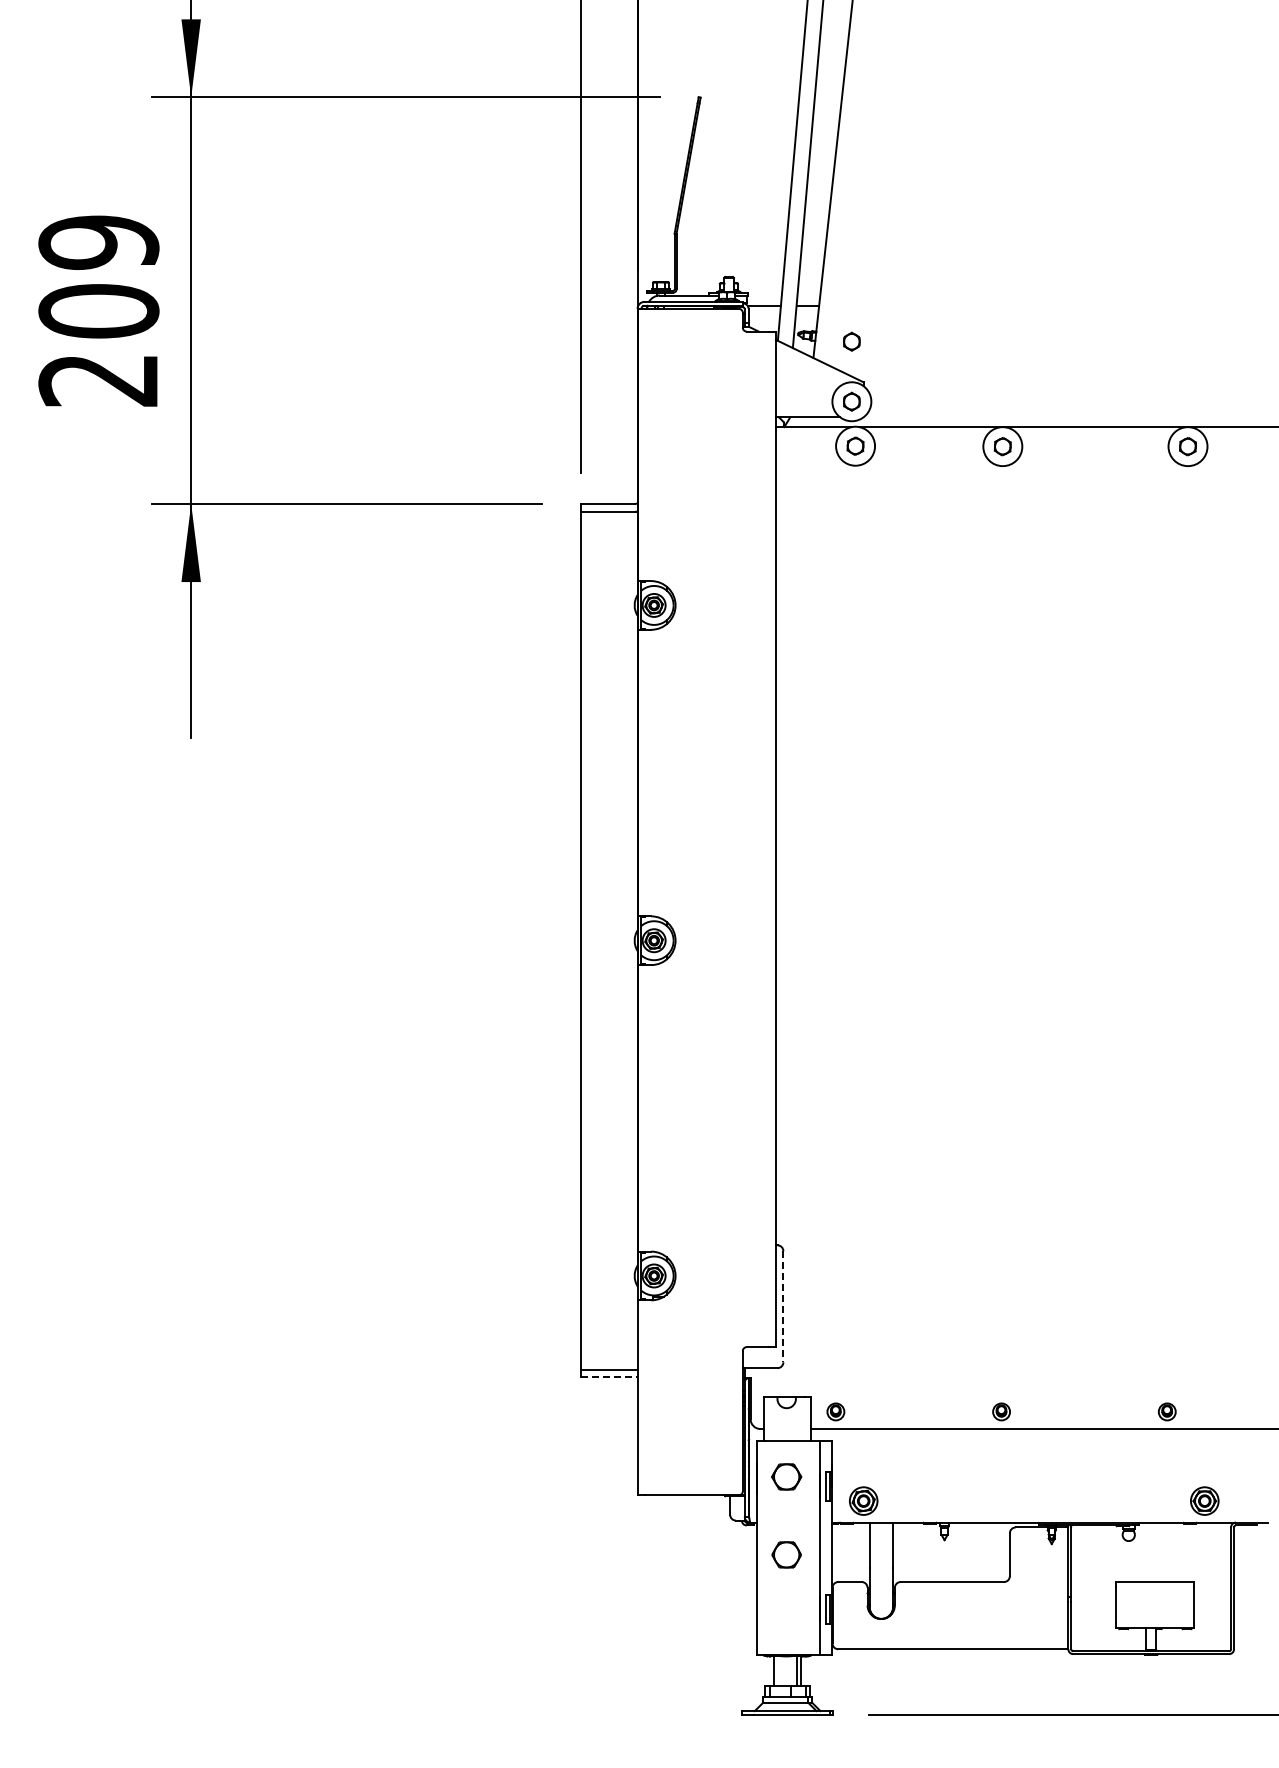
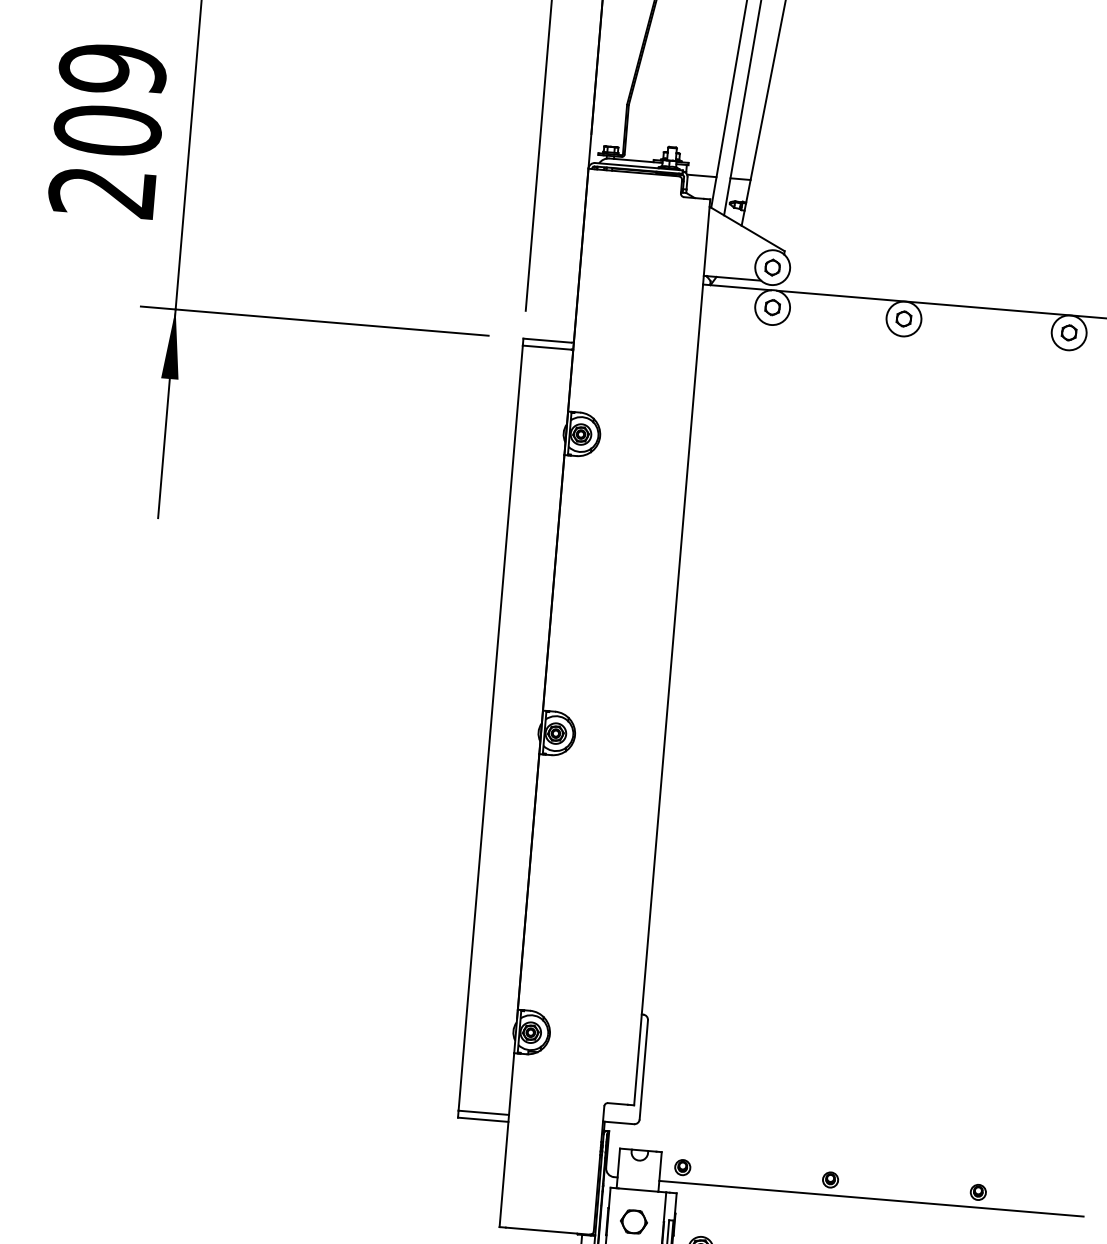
part: (851, 341) -> (776, 213), removed
line: (783, 1306) -> (643, 1069), dashed -> solid
line: (609, 1377) -> (483, 1119), dashed -> solid

